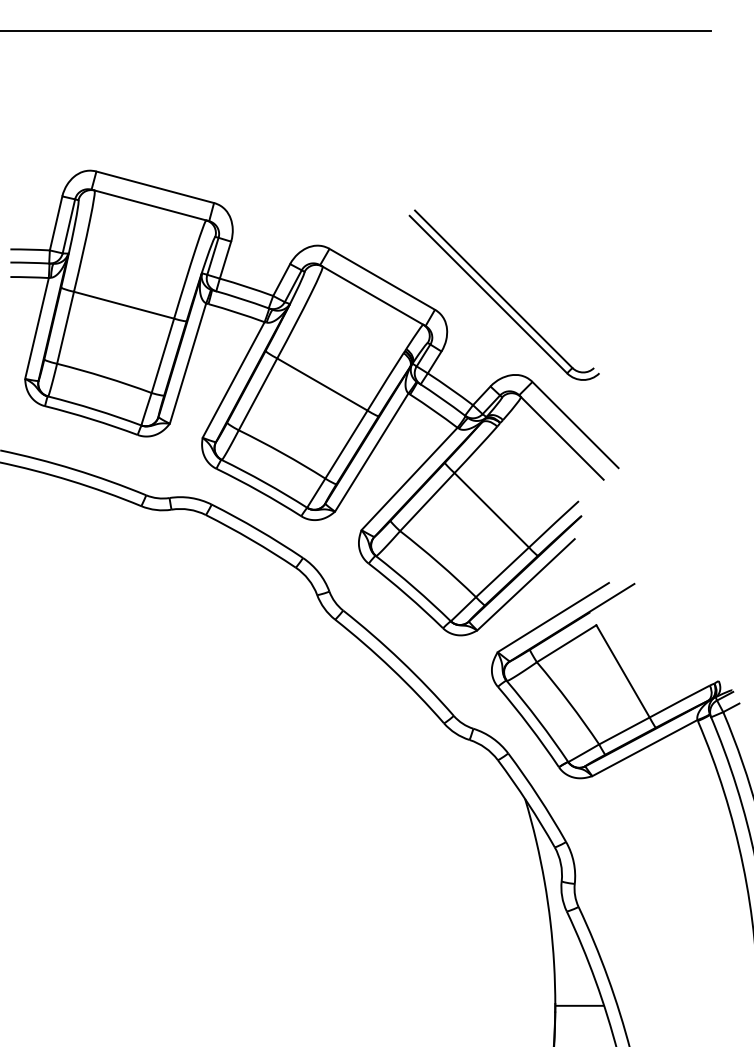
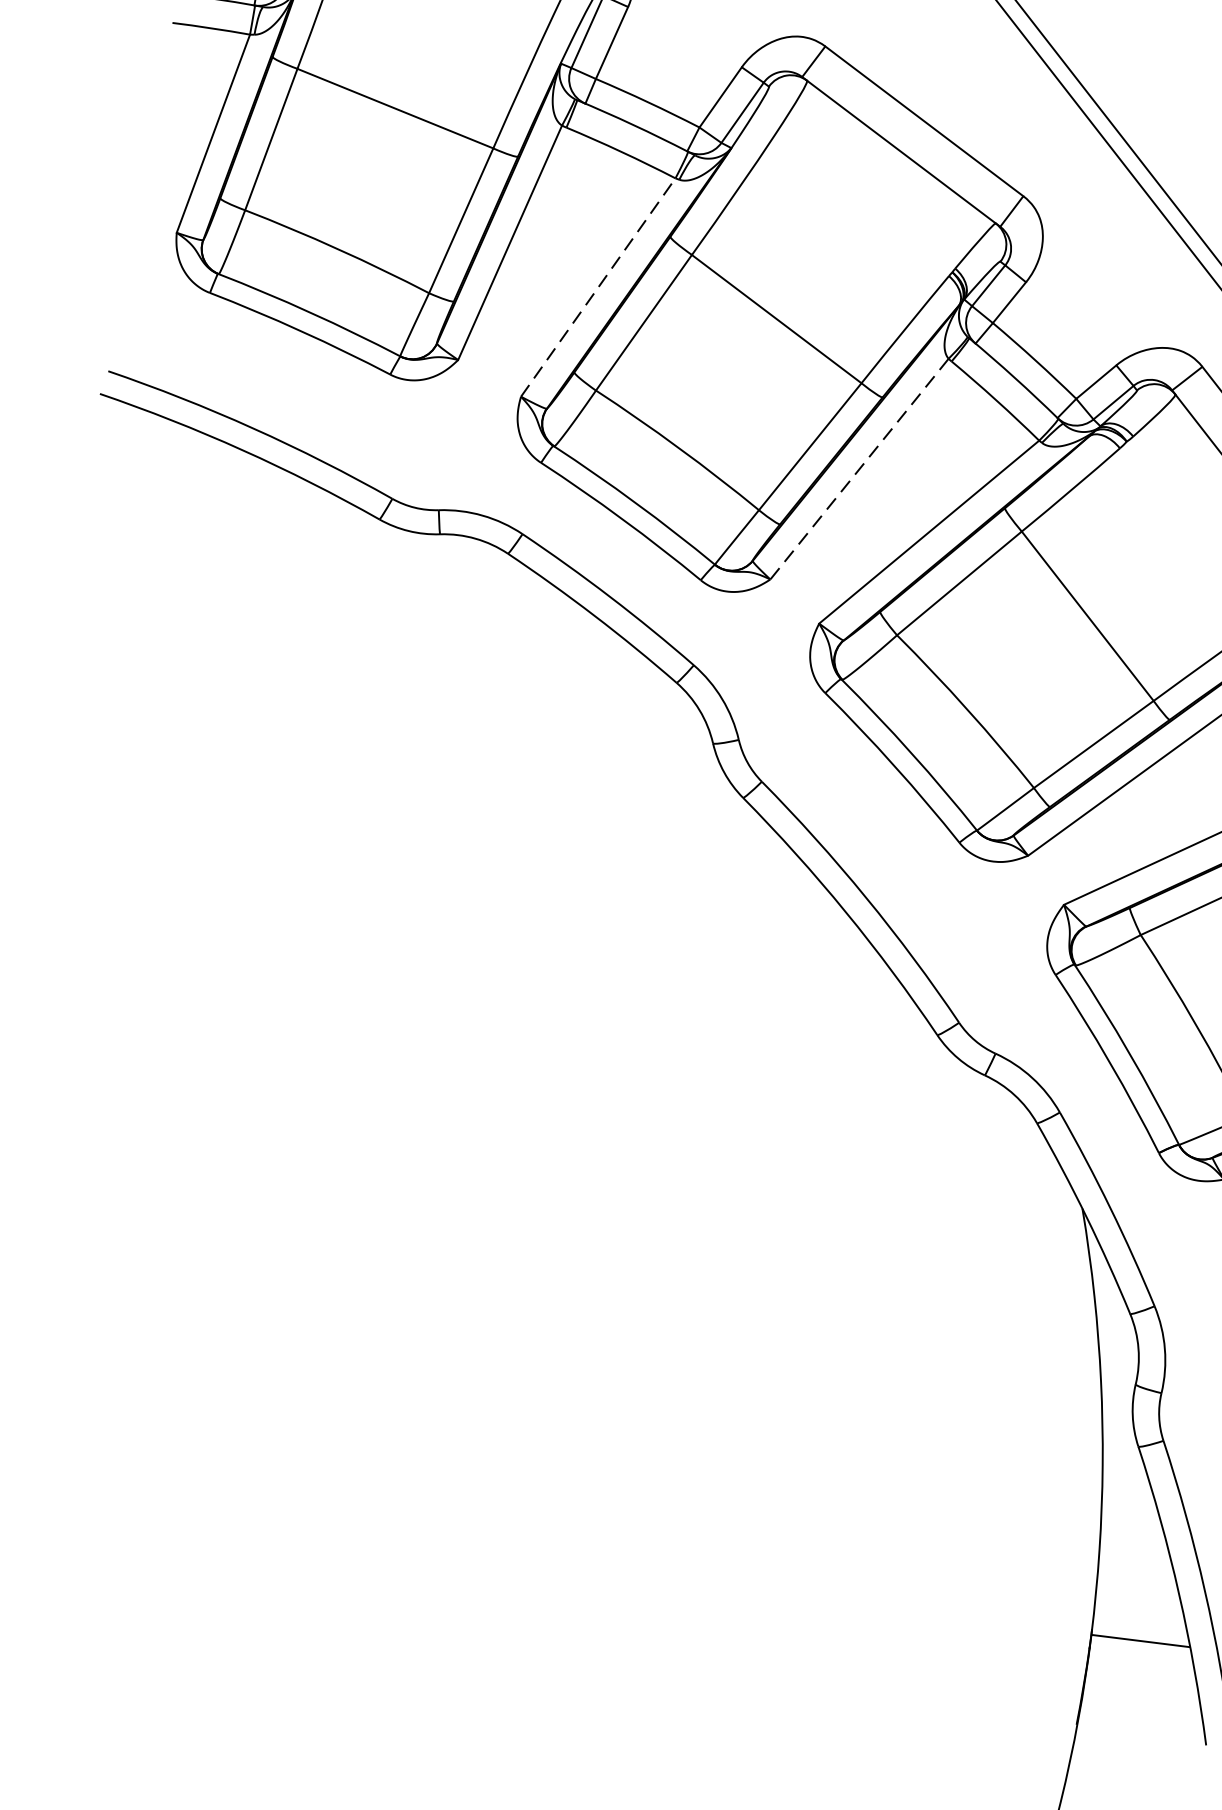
line: (233, 380) -> (597, 288), solid -> dashed
line: (371, 452) -> (858, 468), solid -> dashed

